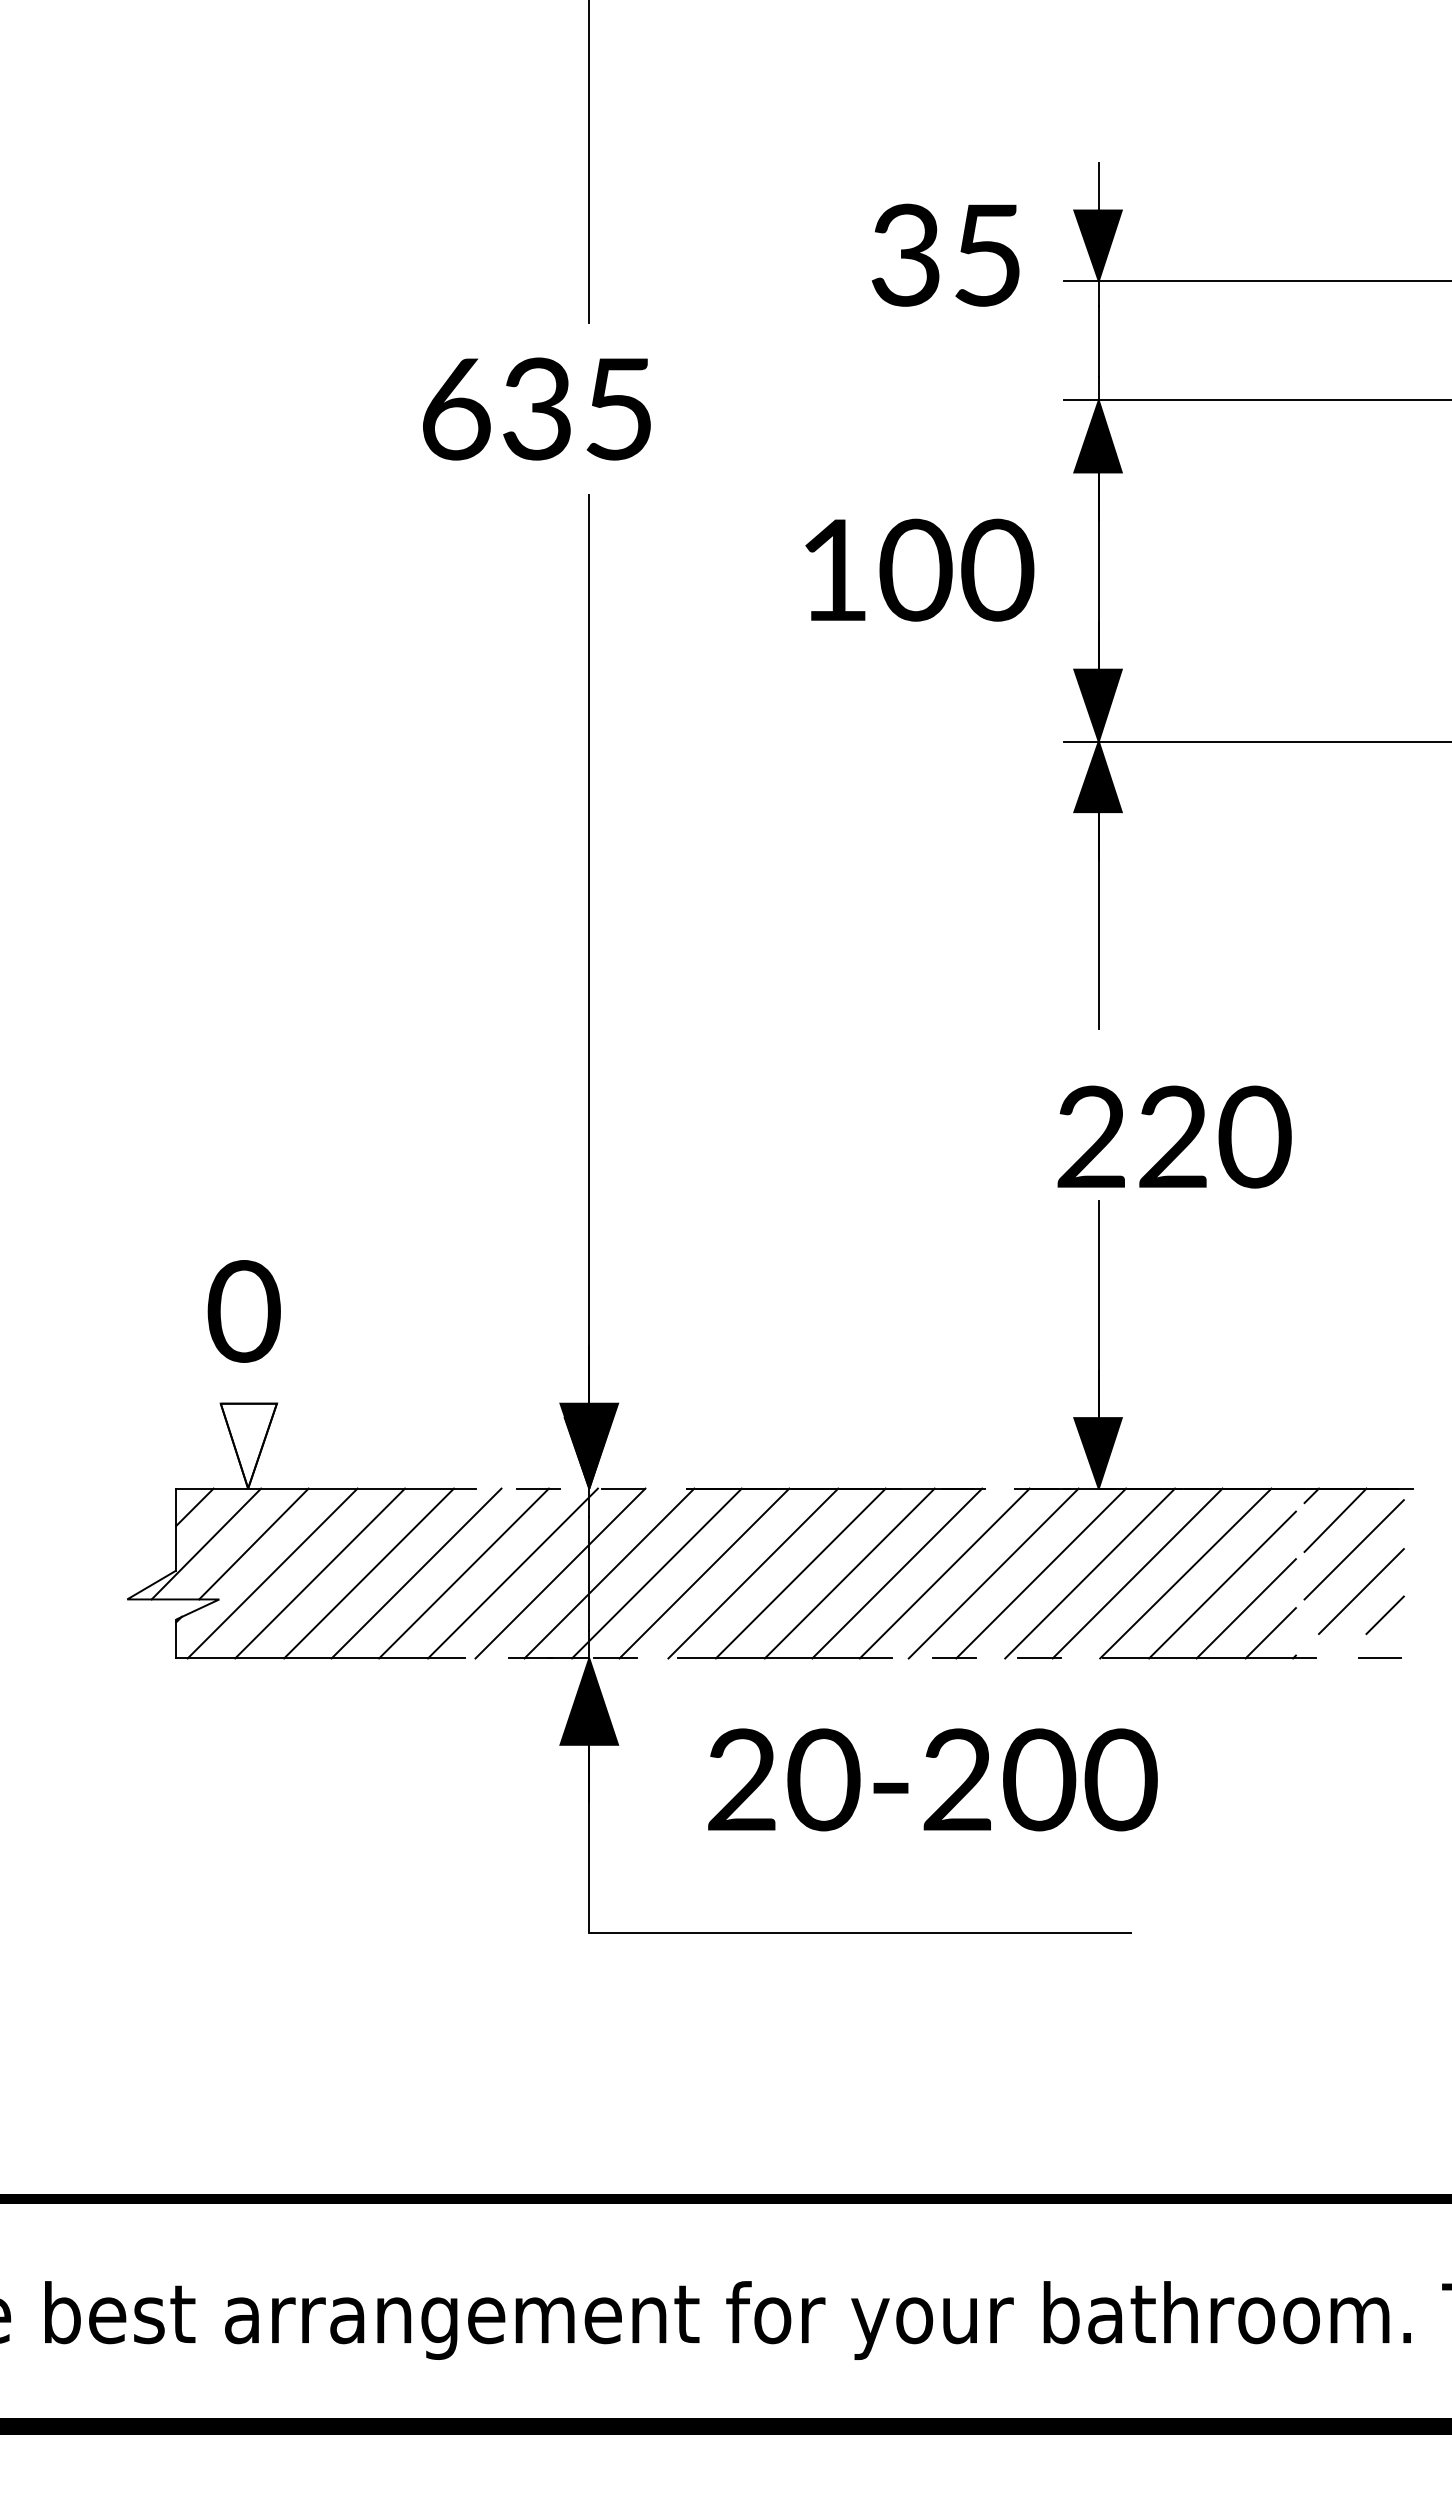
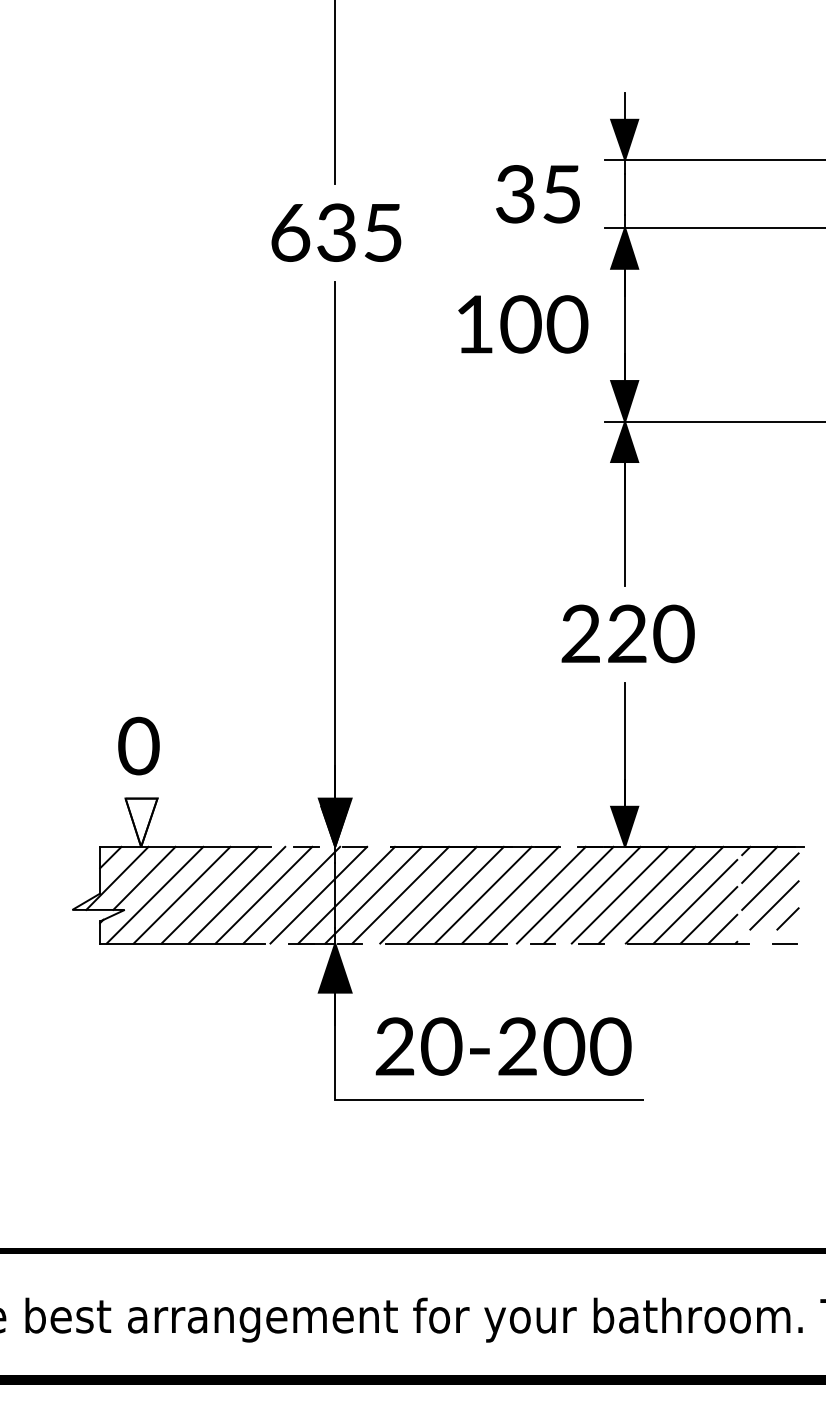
text: (944, 255) -> (537, 194), moved
text: (537, 408) -> (336, 232), moved
text: (1173, 1136) -> (627, 633), moved
text: (932, 1779) -> (503, 1046), moved

